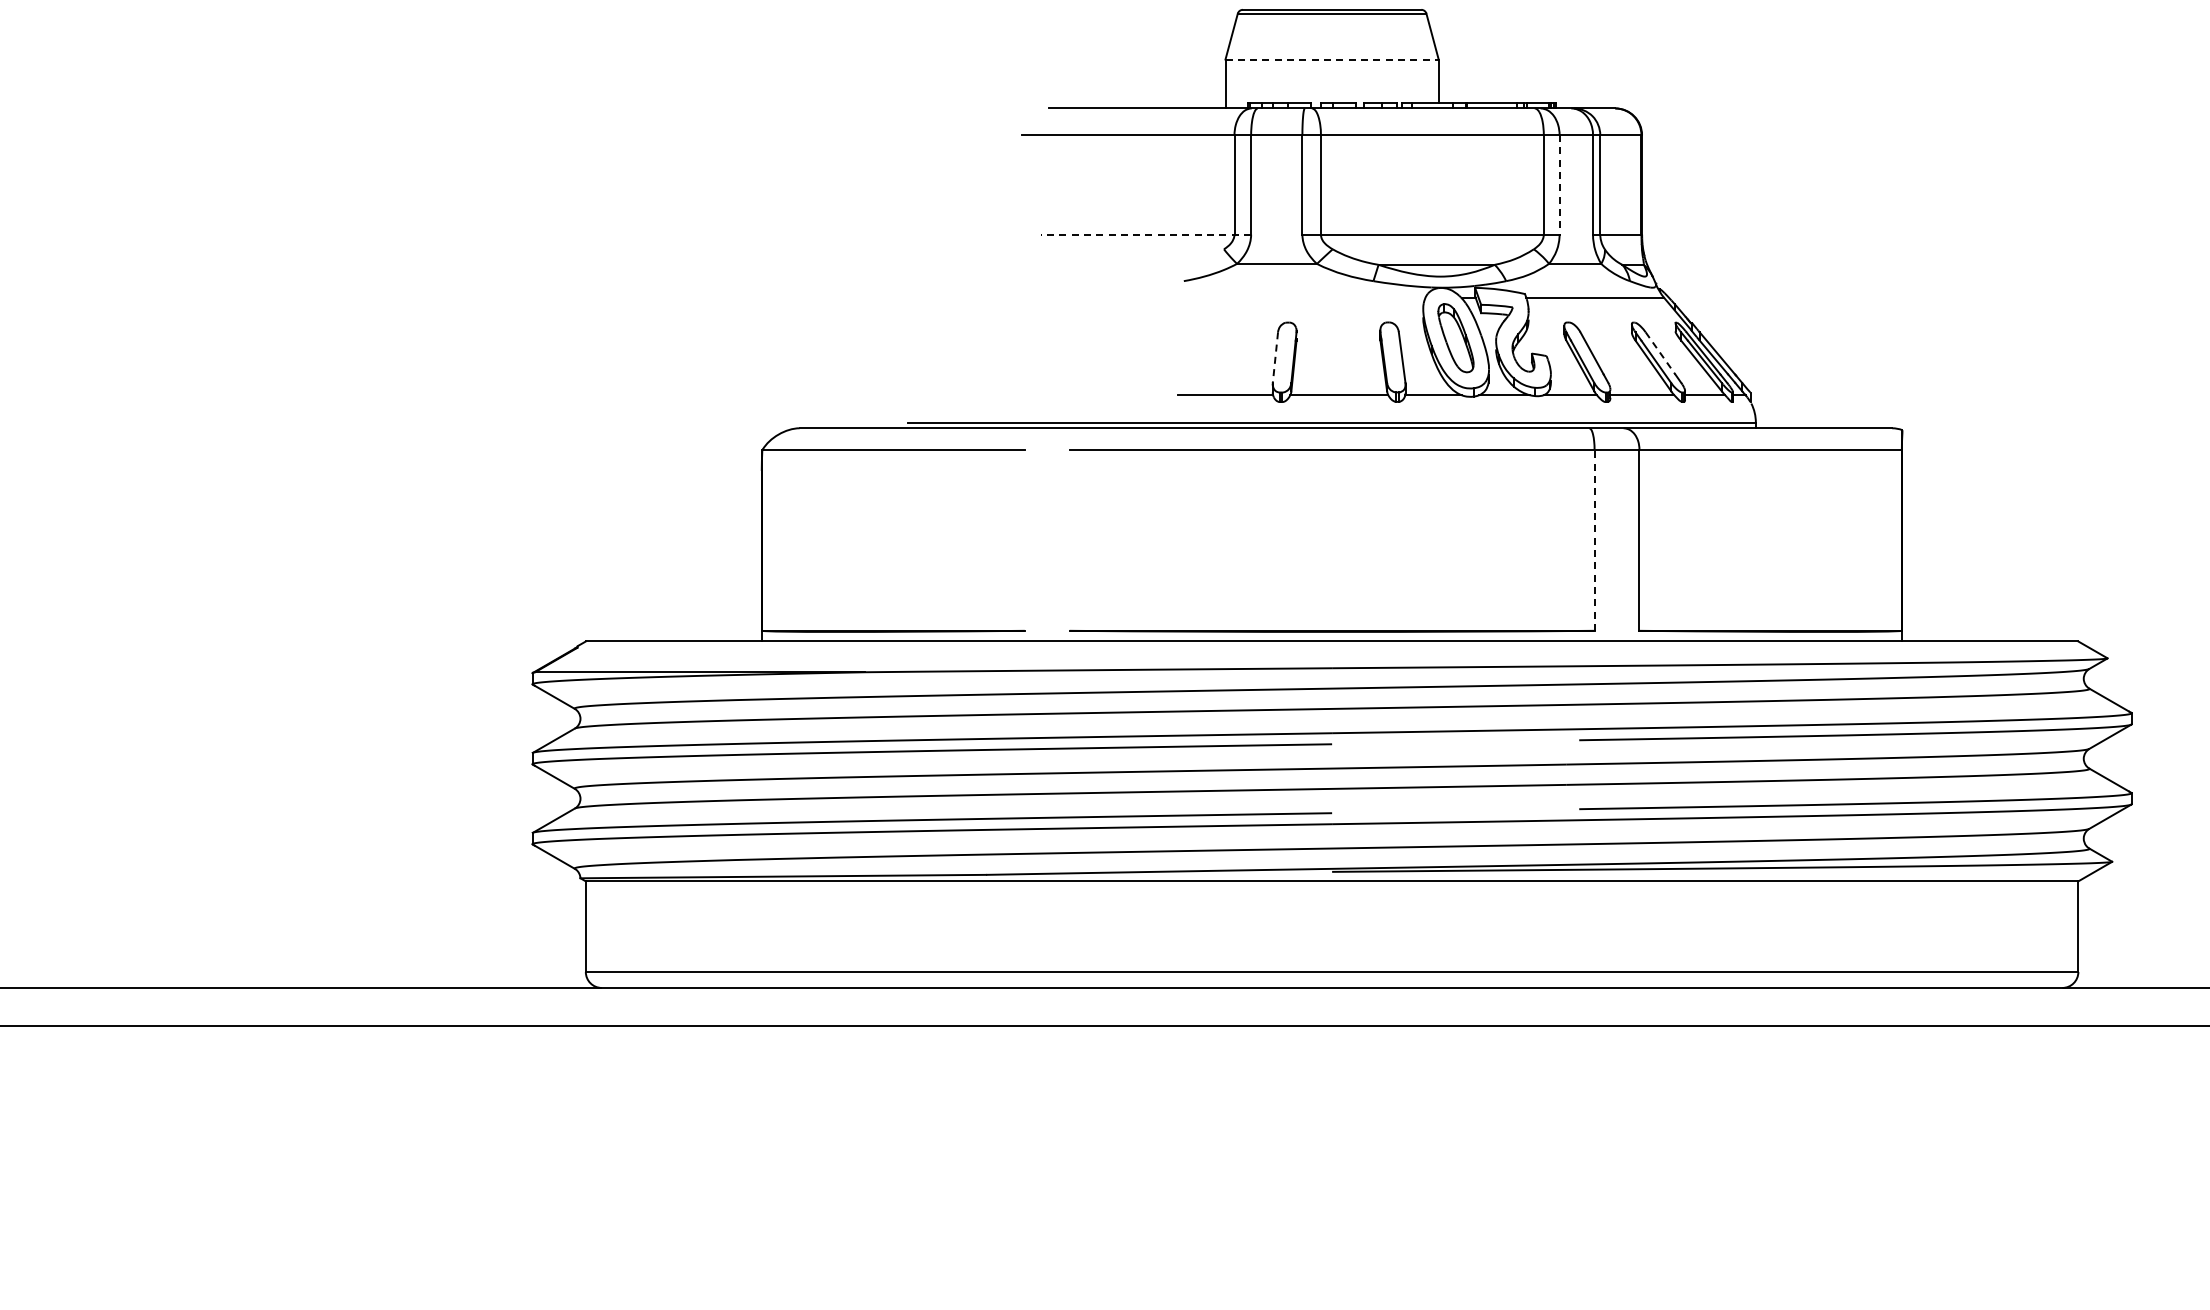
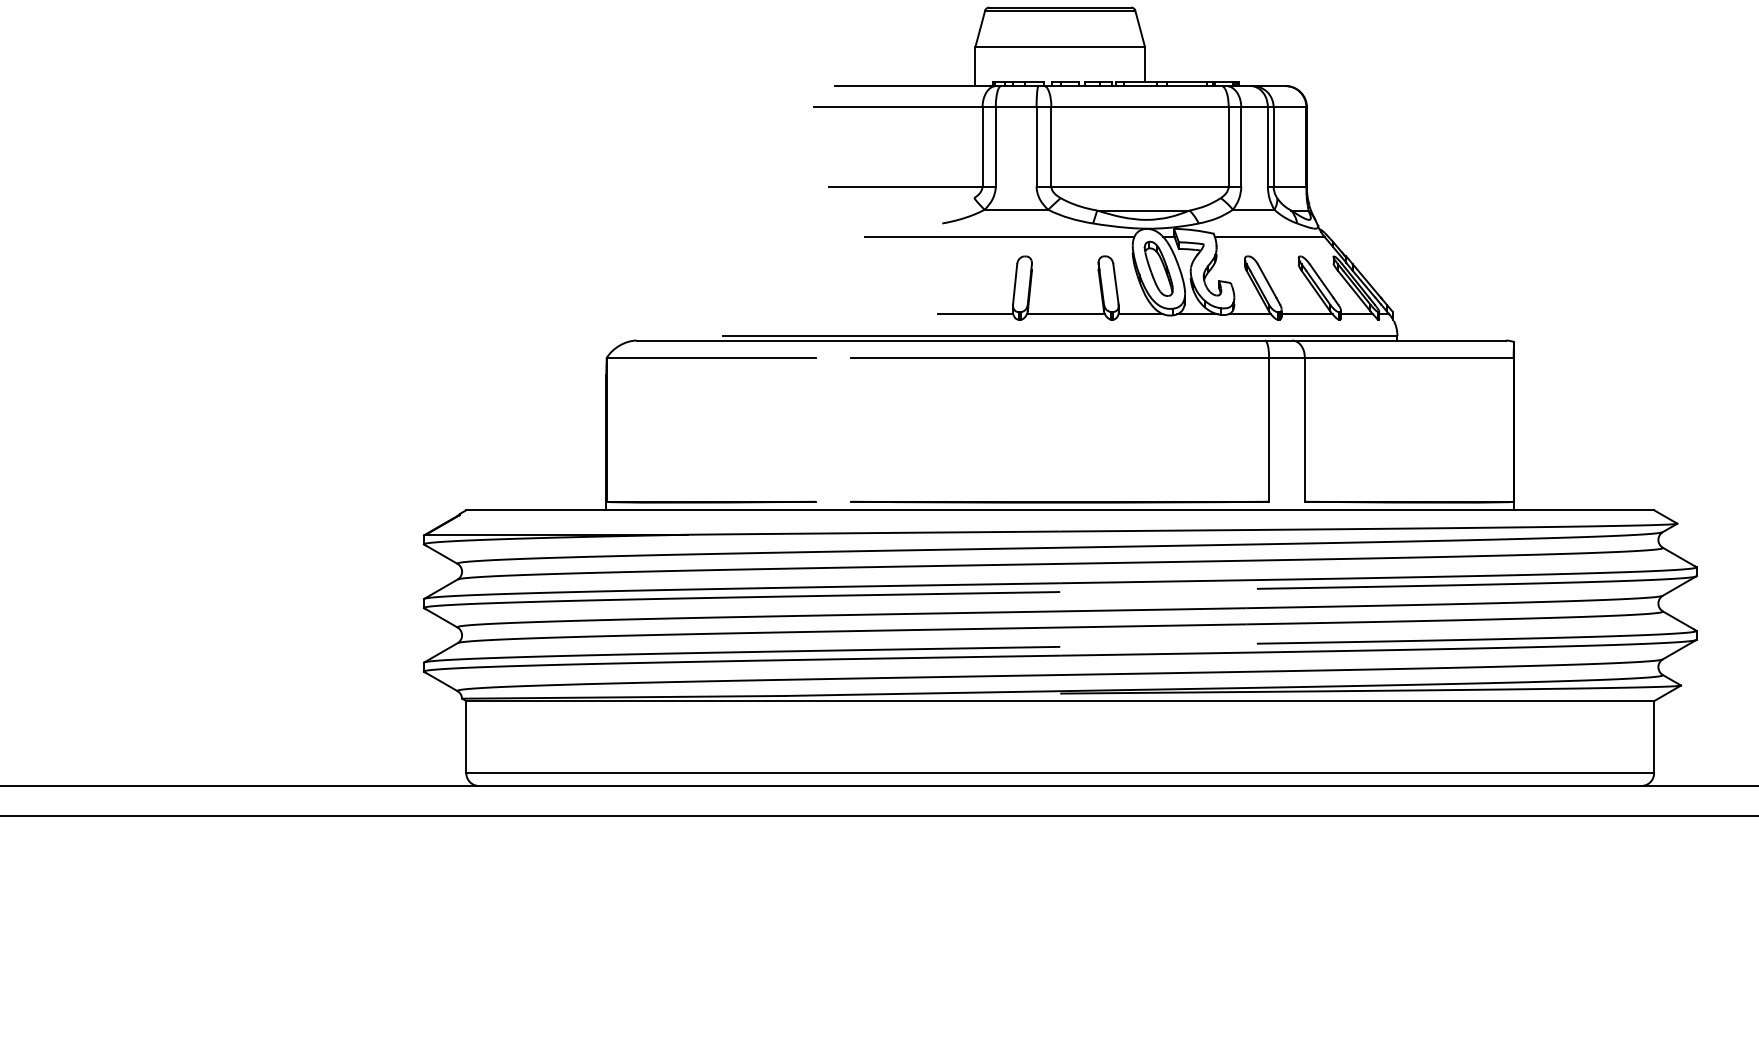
line: (1332, 59) -> (1060, 47), dashed -> solid
line: (1559, 184) -> (1241, 146), dashed -> solid
line: (1146, 234) -> (912, 186), dashed -> solid
line: (1255, 298) -> (999, 237), added
line: (1660, 353) -> (1321, 281), dashed -> solid
line: (1275, 357) -> (1015, 284), dashed -> solid
line: (1594, 540) -> (1269, 429), dashed -> solid

